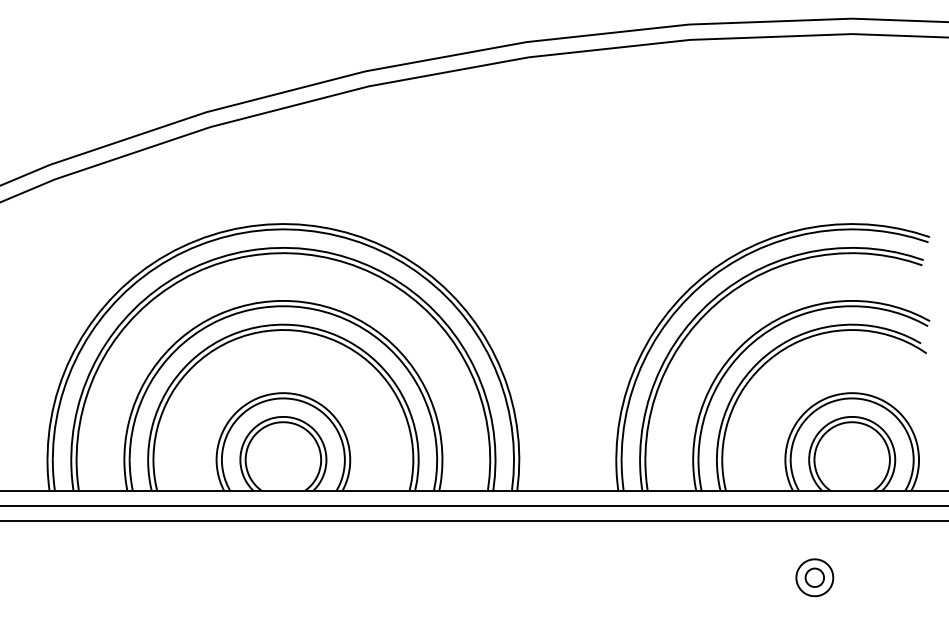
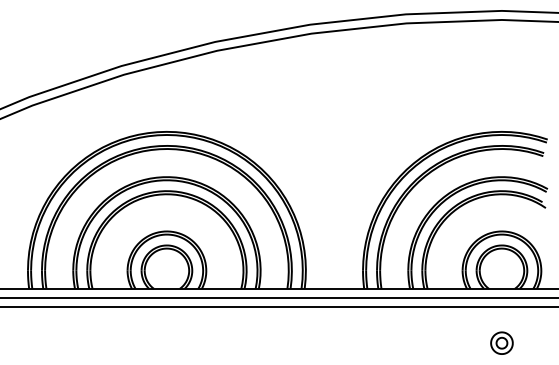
part: (814, 576) -> (501, 342), moved

